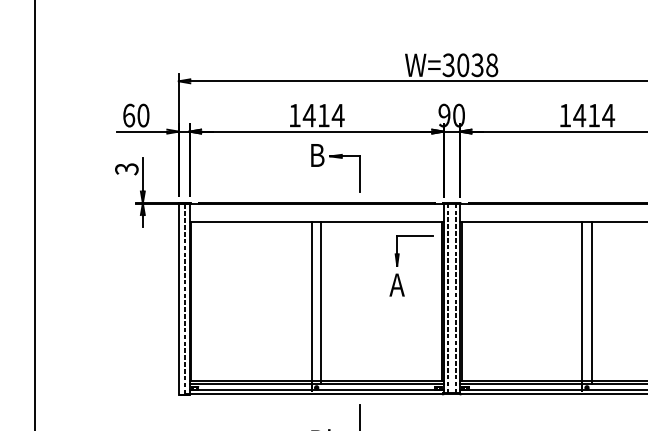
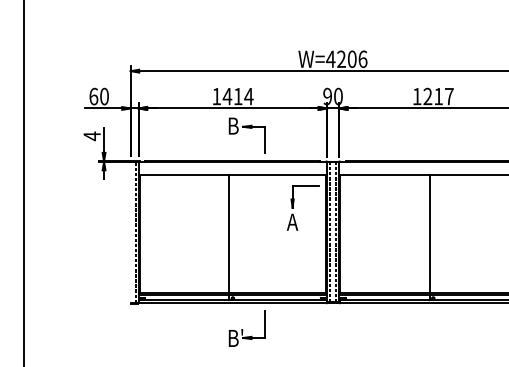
text: (469, 65) -> (346, 59), W=3038 -> W=4206
text: (594, 115) -> (438, 96), 1414 -> 1217
text: (125, 169) -> (91, 136), 3 -> 4
line: (178, 298) -> (130, 232), removed
line: (321, 302) -> (236, 235), removed
line: (591, 302) -> (436, 235), removed

